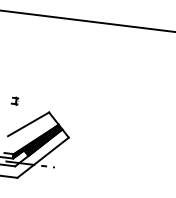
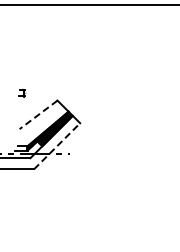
line: (28, 123) -> (38, 114), solid -> dashed
line: (43, 158) -> (57, 146), solid -> dashed

